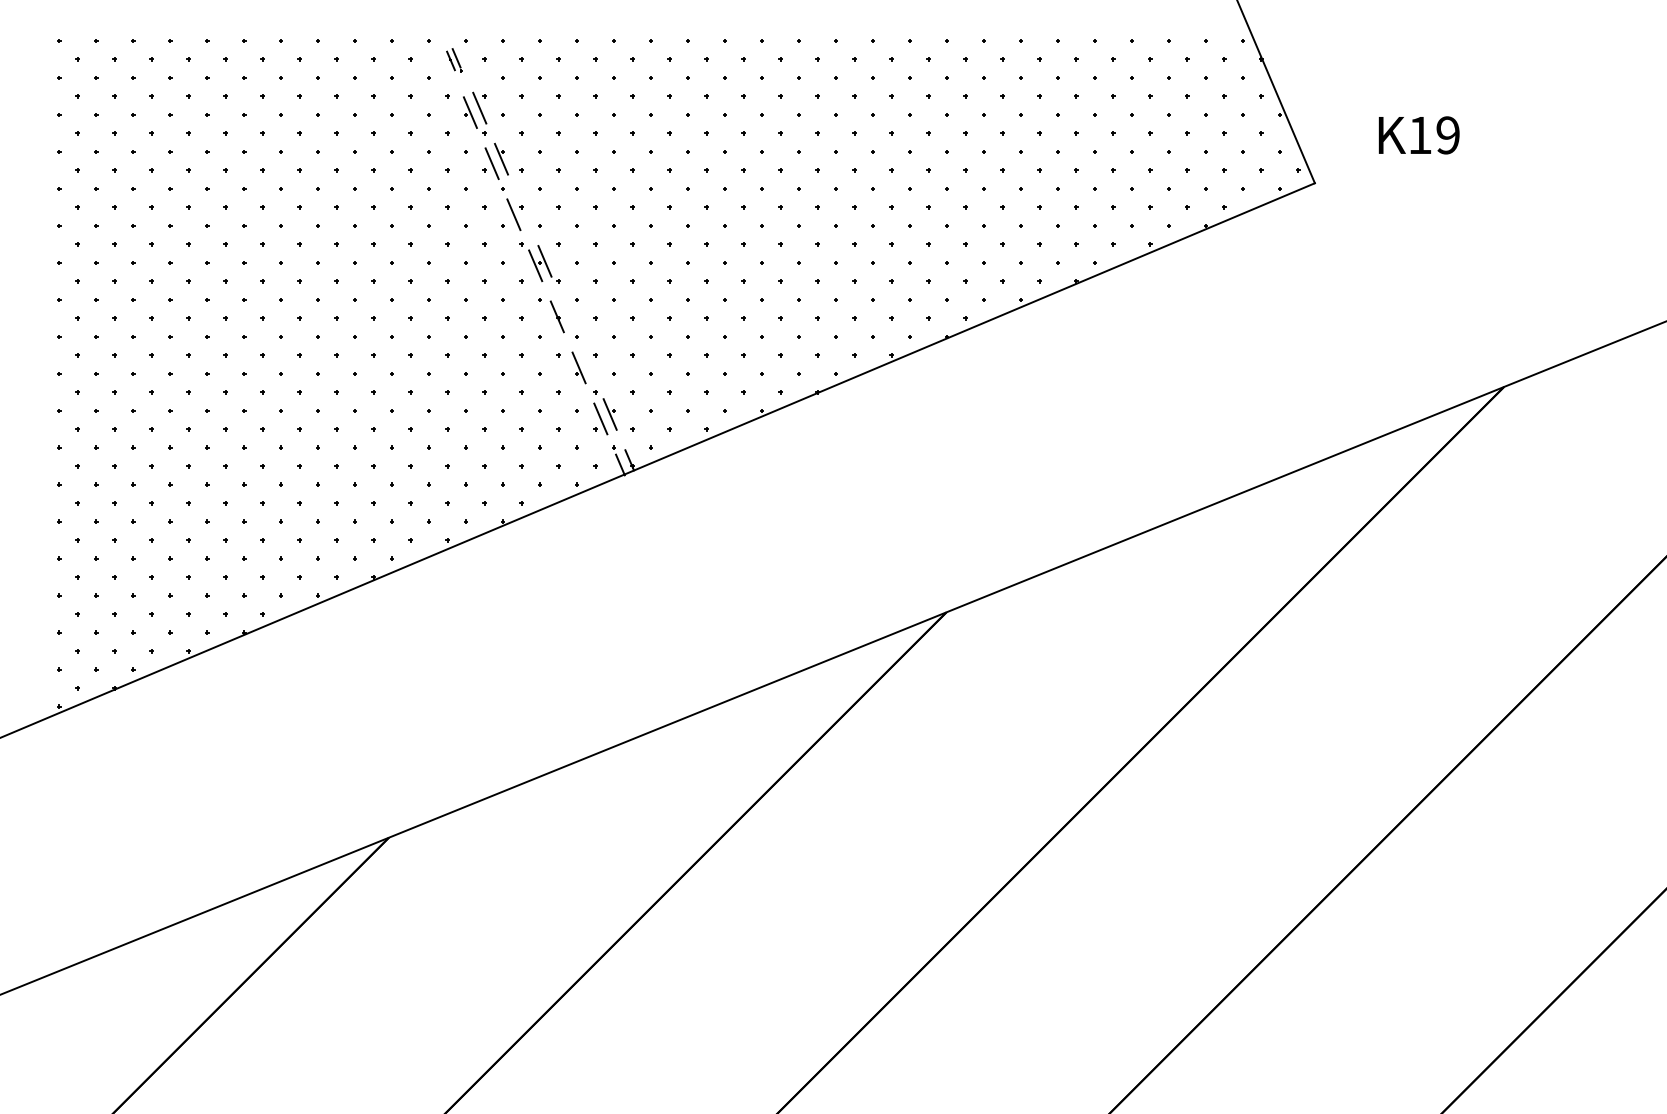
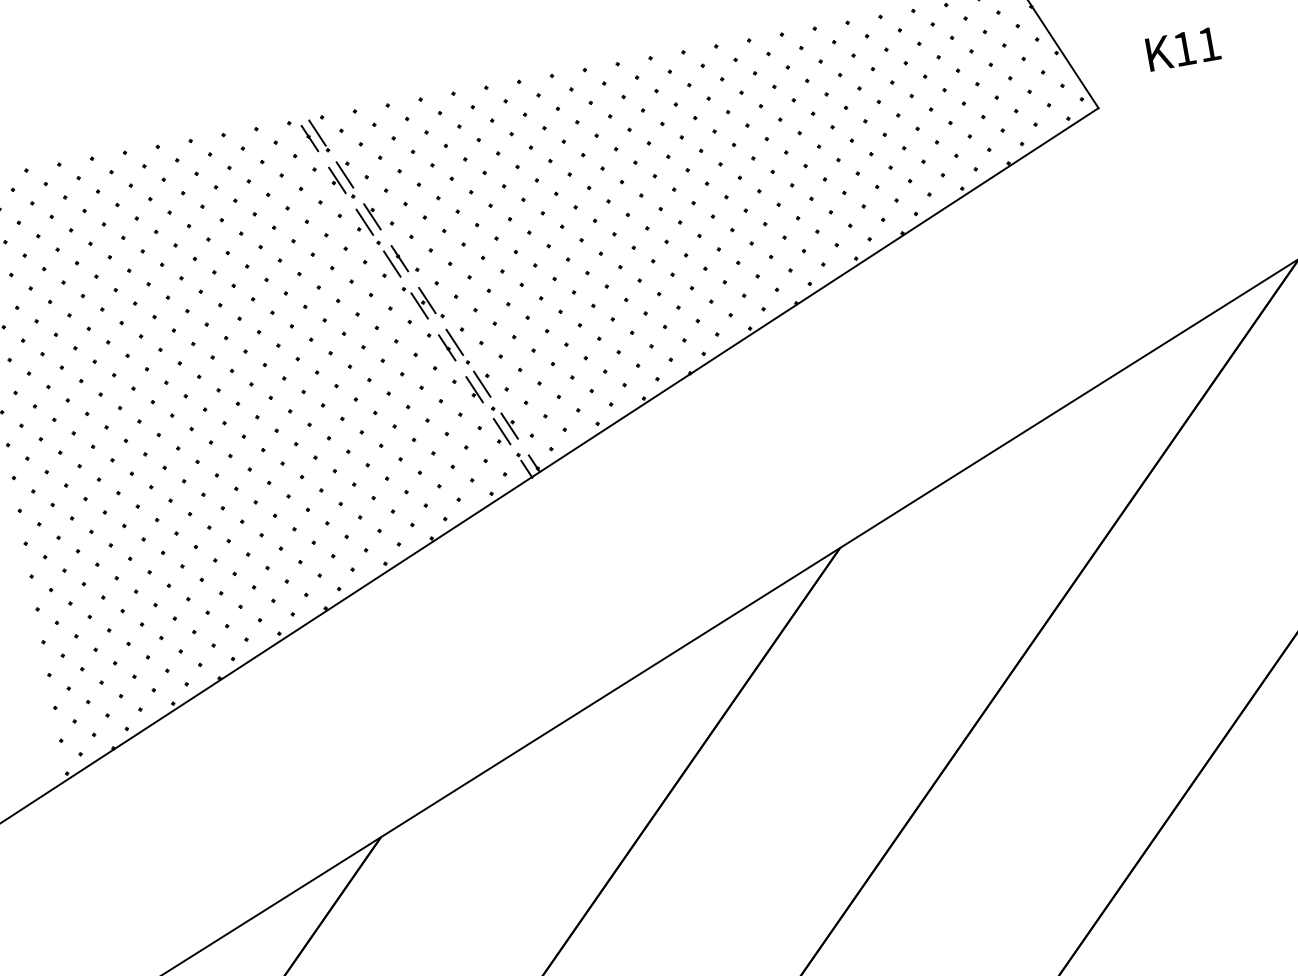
part: (454, 59) -> (314, 135), size x1.67
text: (1447, 135) -> (1208, 44), 19 -> 11
line: (522, 209) -> (399, 258), added
line: (566, 312) -> (454, 342), added
line: (587, 363) -> (481, 384), added

